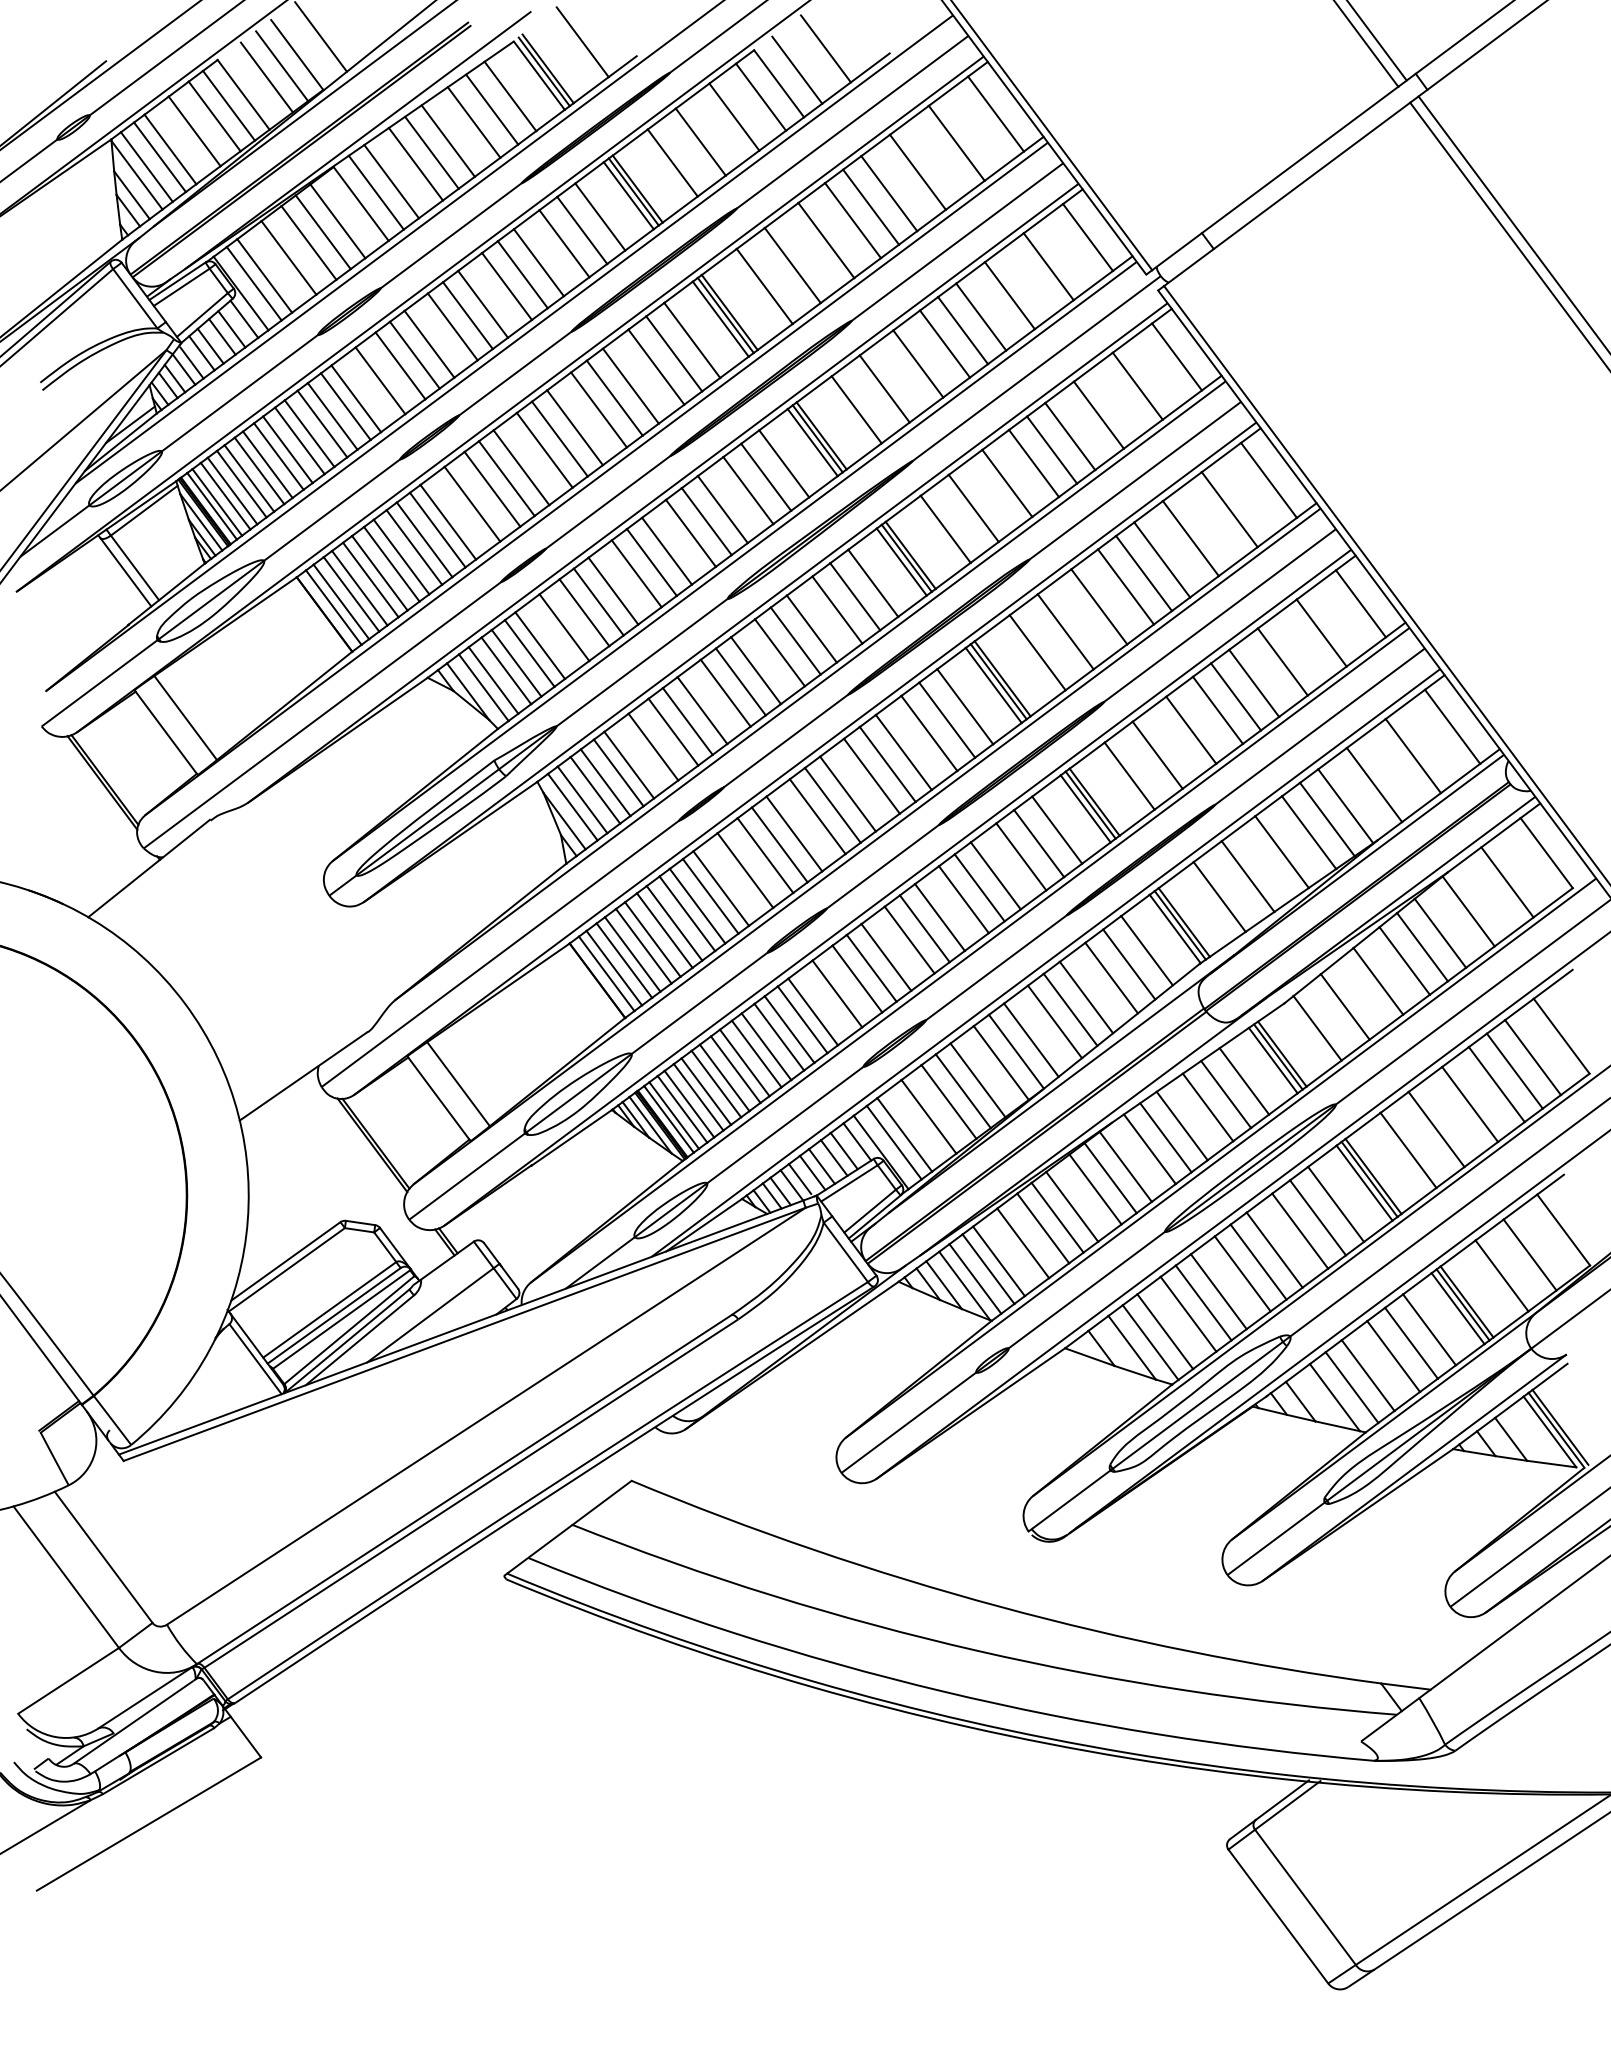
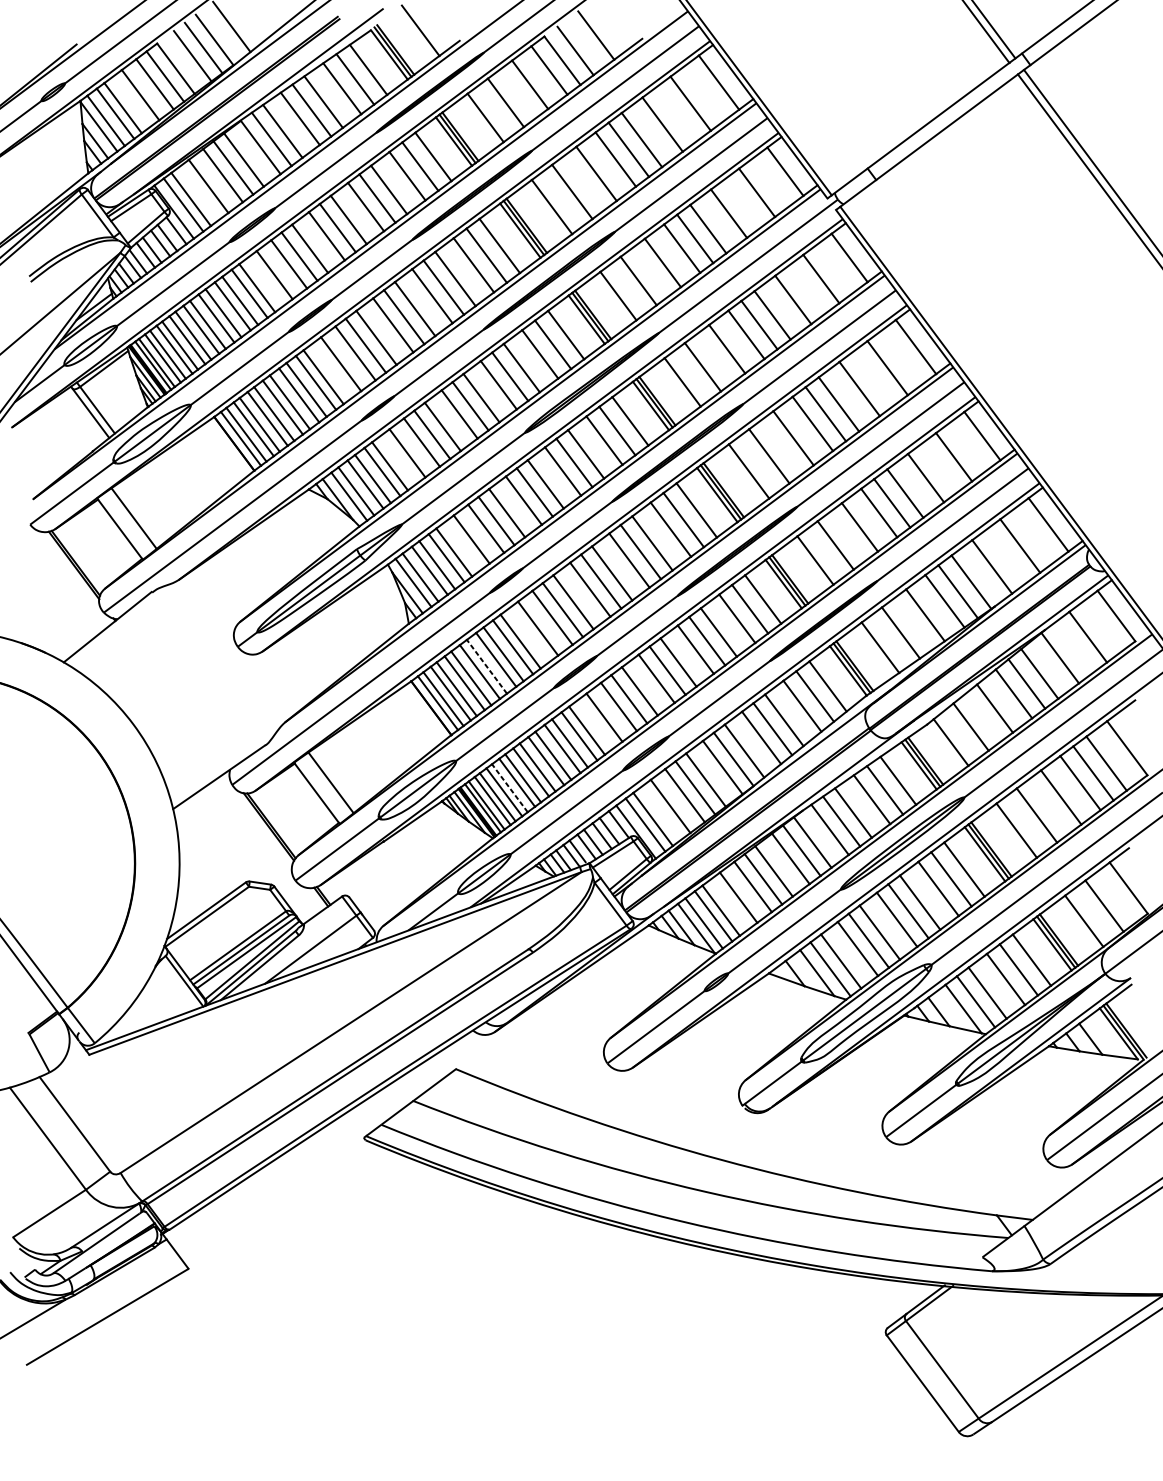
line: (674, 922) -> (486, 666), solid -> dashed
line: (706, 1091) -> (510, 788), solid -> dashed

